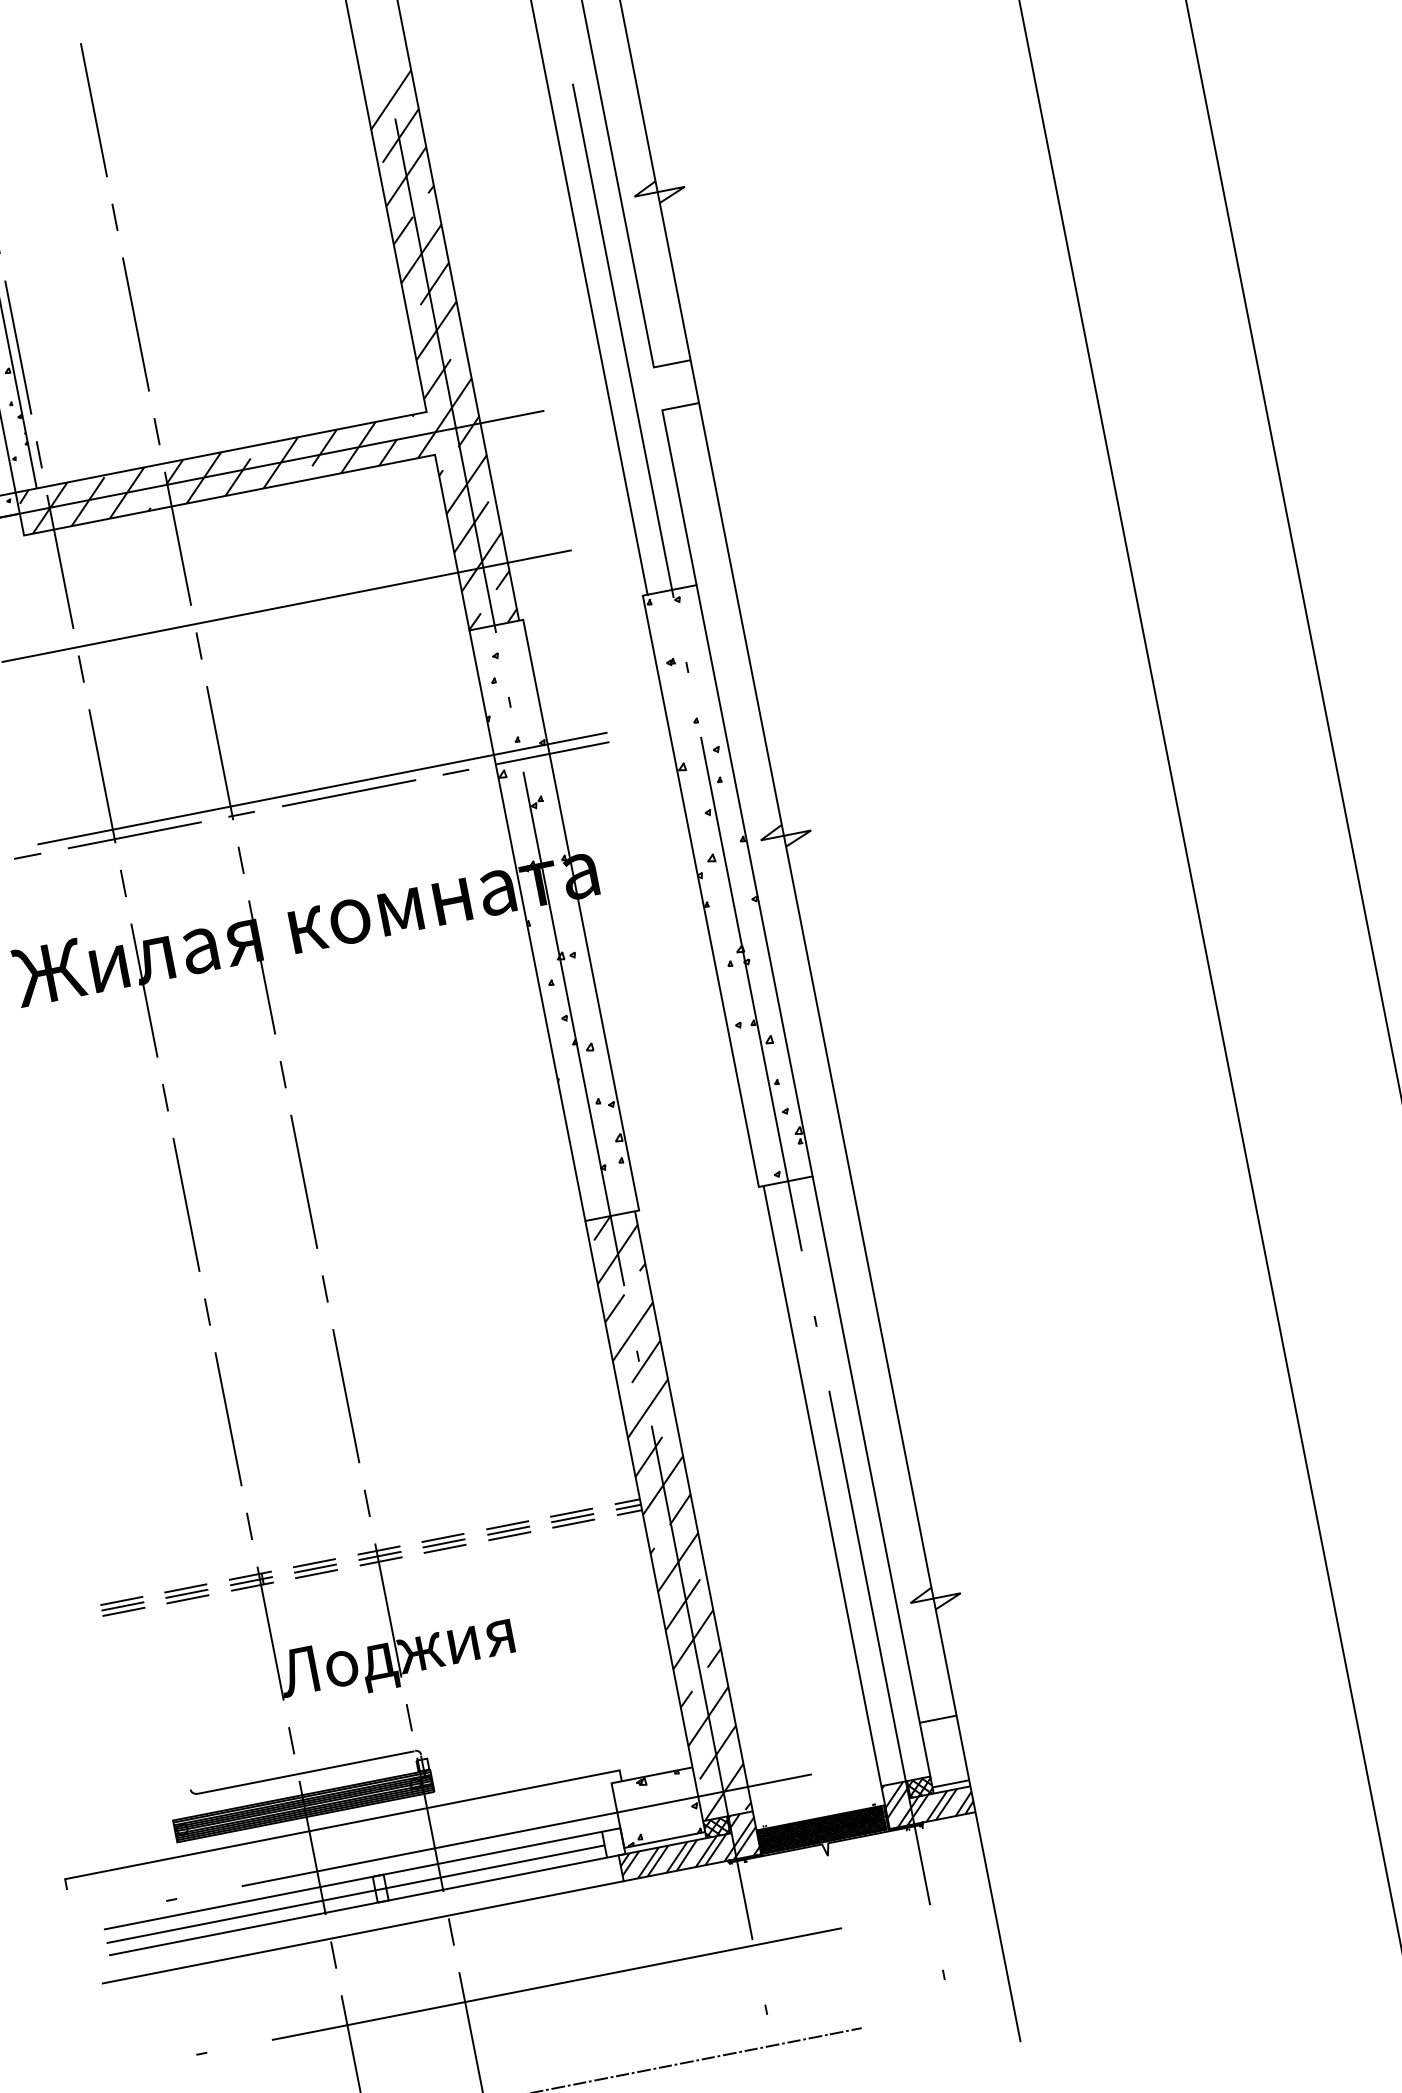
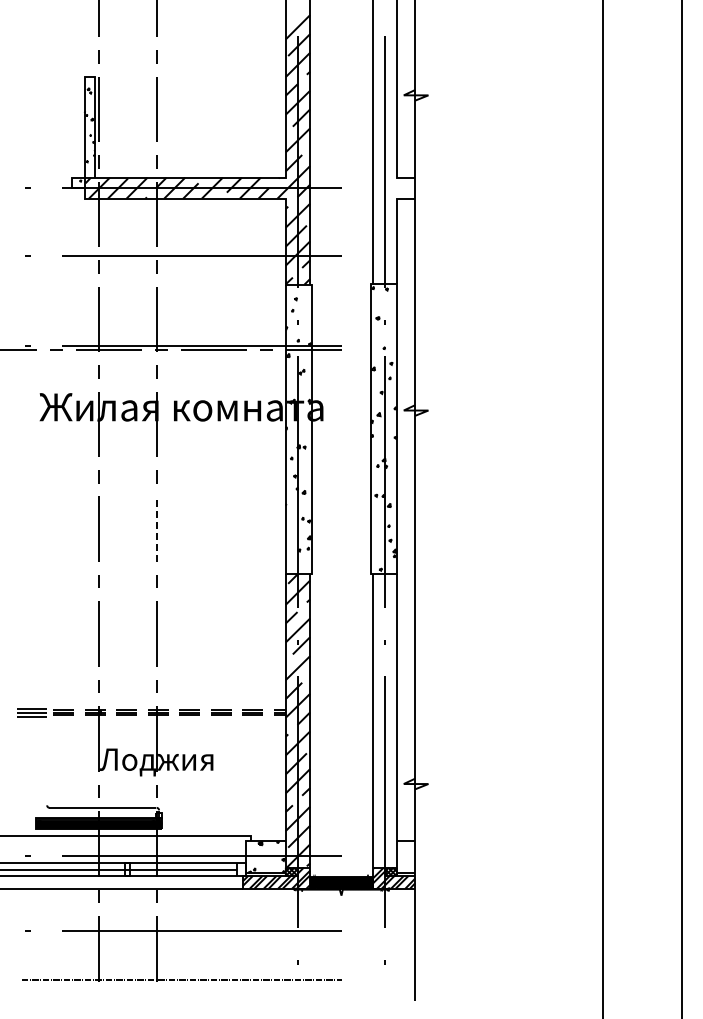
line: (303, 1182) -> (156, 529), solid -> dashed
part: (123, 1605) -> (32, 712), size x1.4

